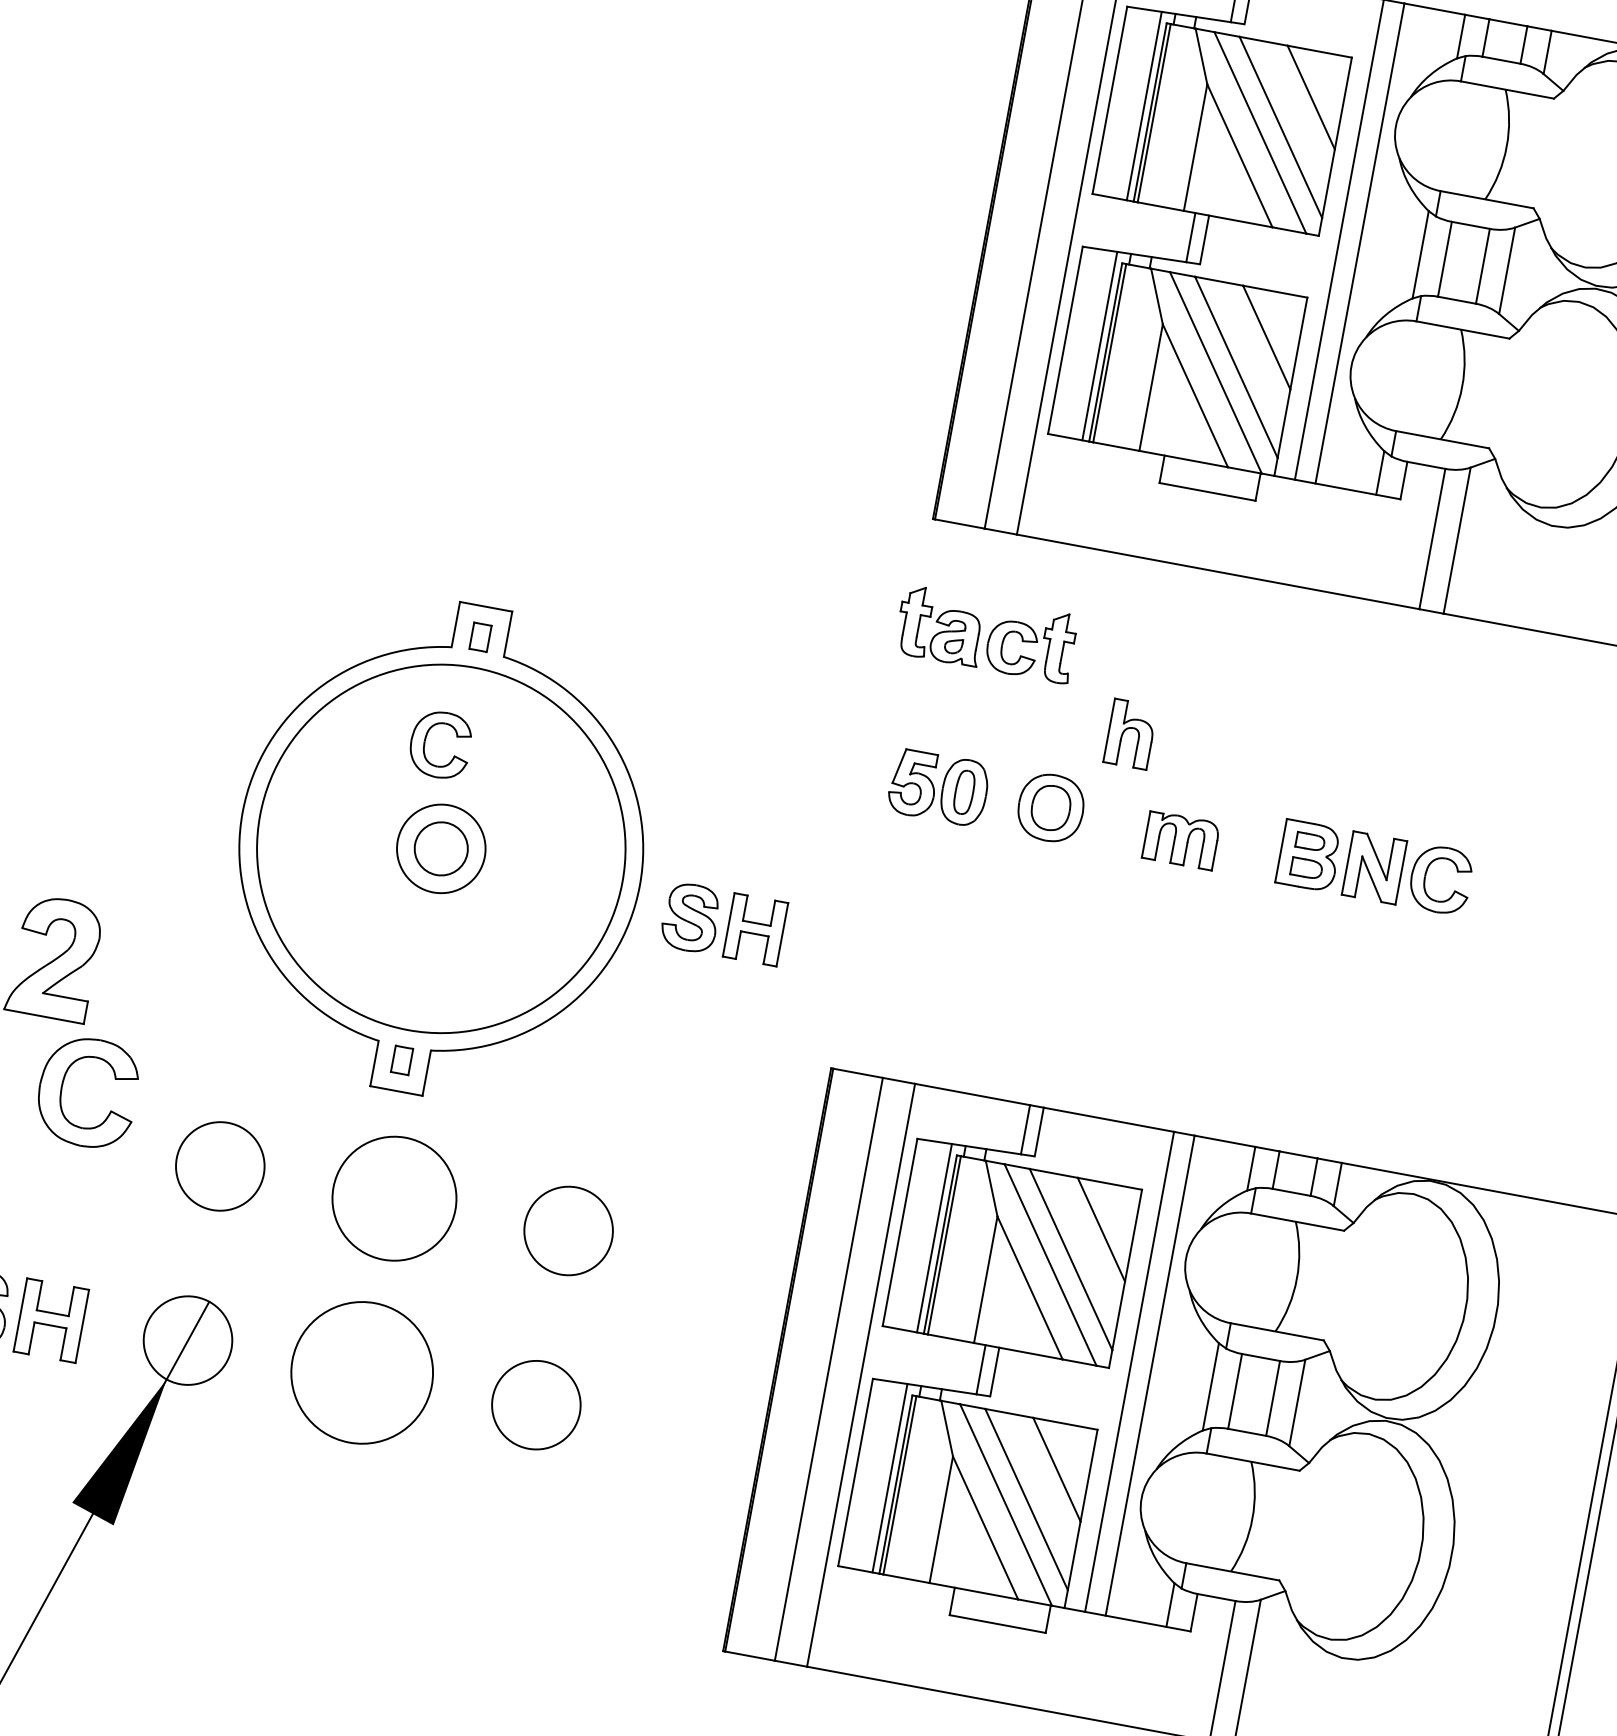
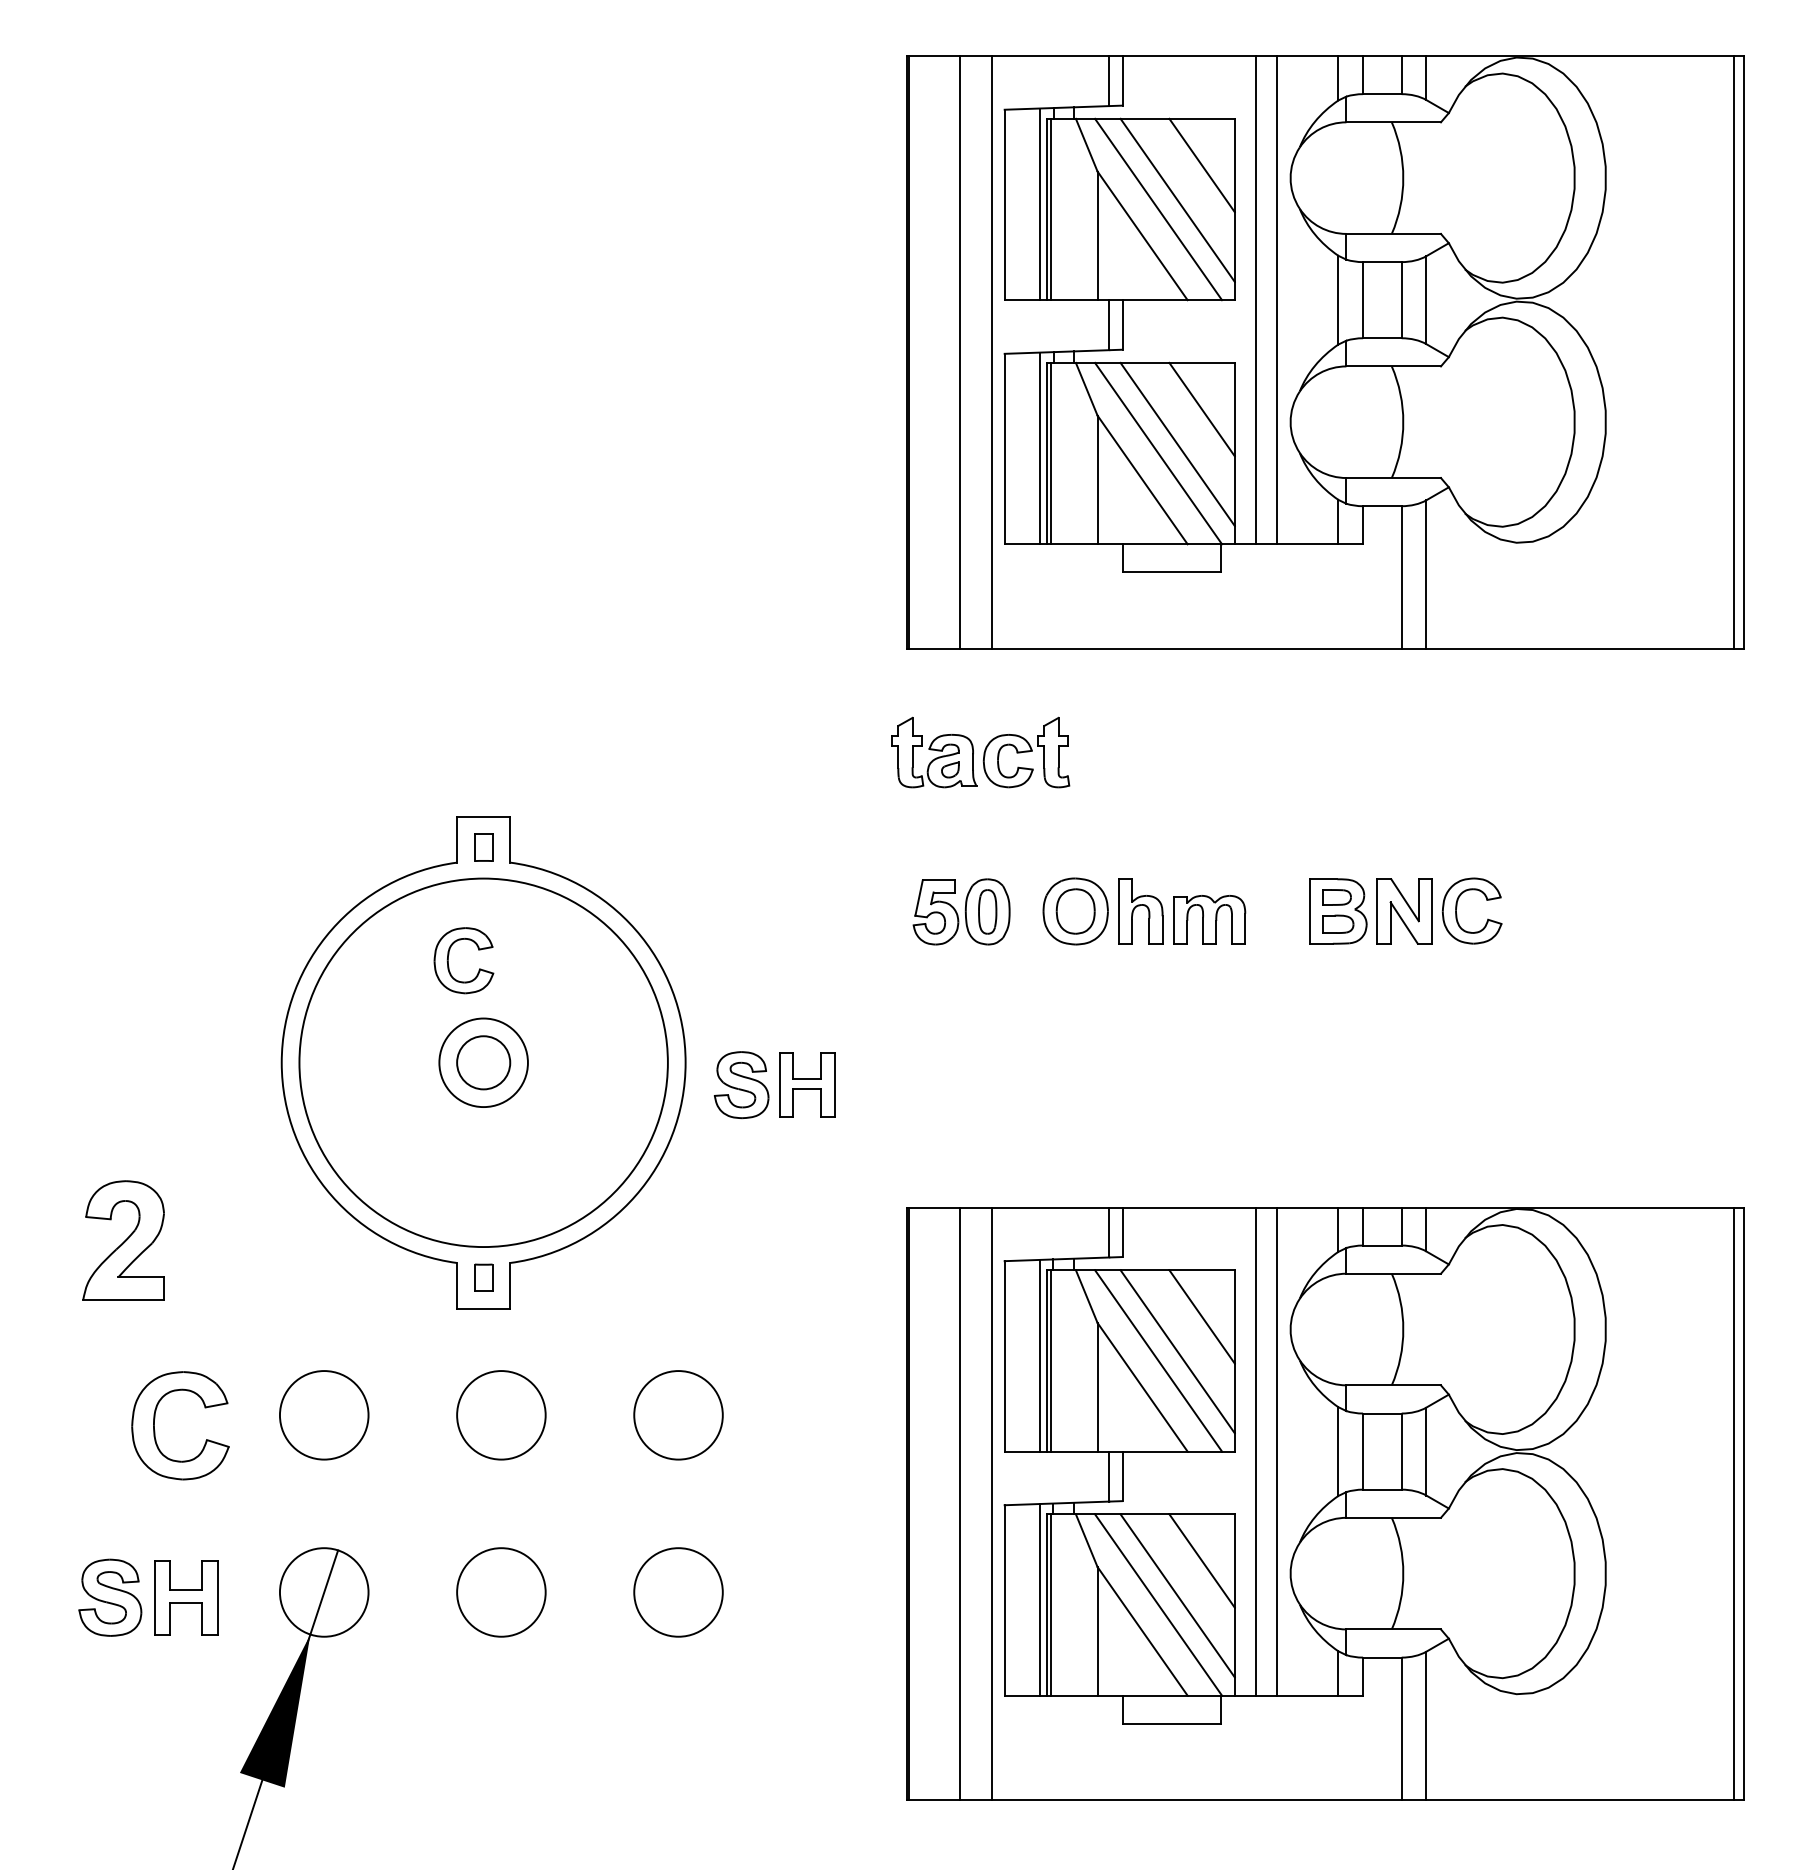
part: (1130, 734) -> (1140, 911), moved
part: (62, 1092) -> (155, 1430), moved
circle: (394, 1198) -> (501, 1415), size x0.71
circle: (362, 1372) -> (501, 1592), size x0.62

